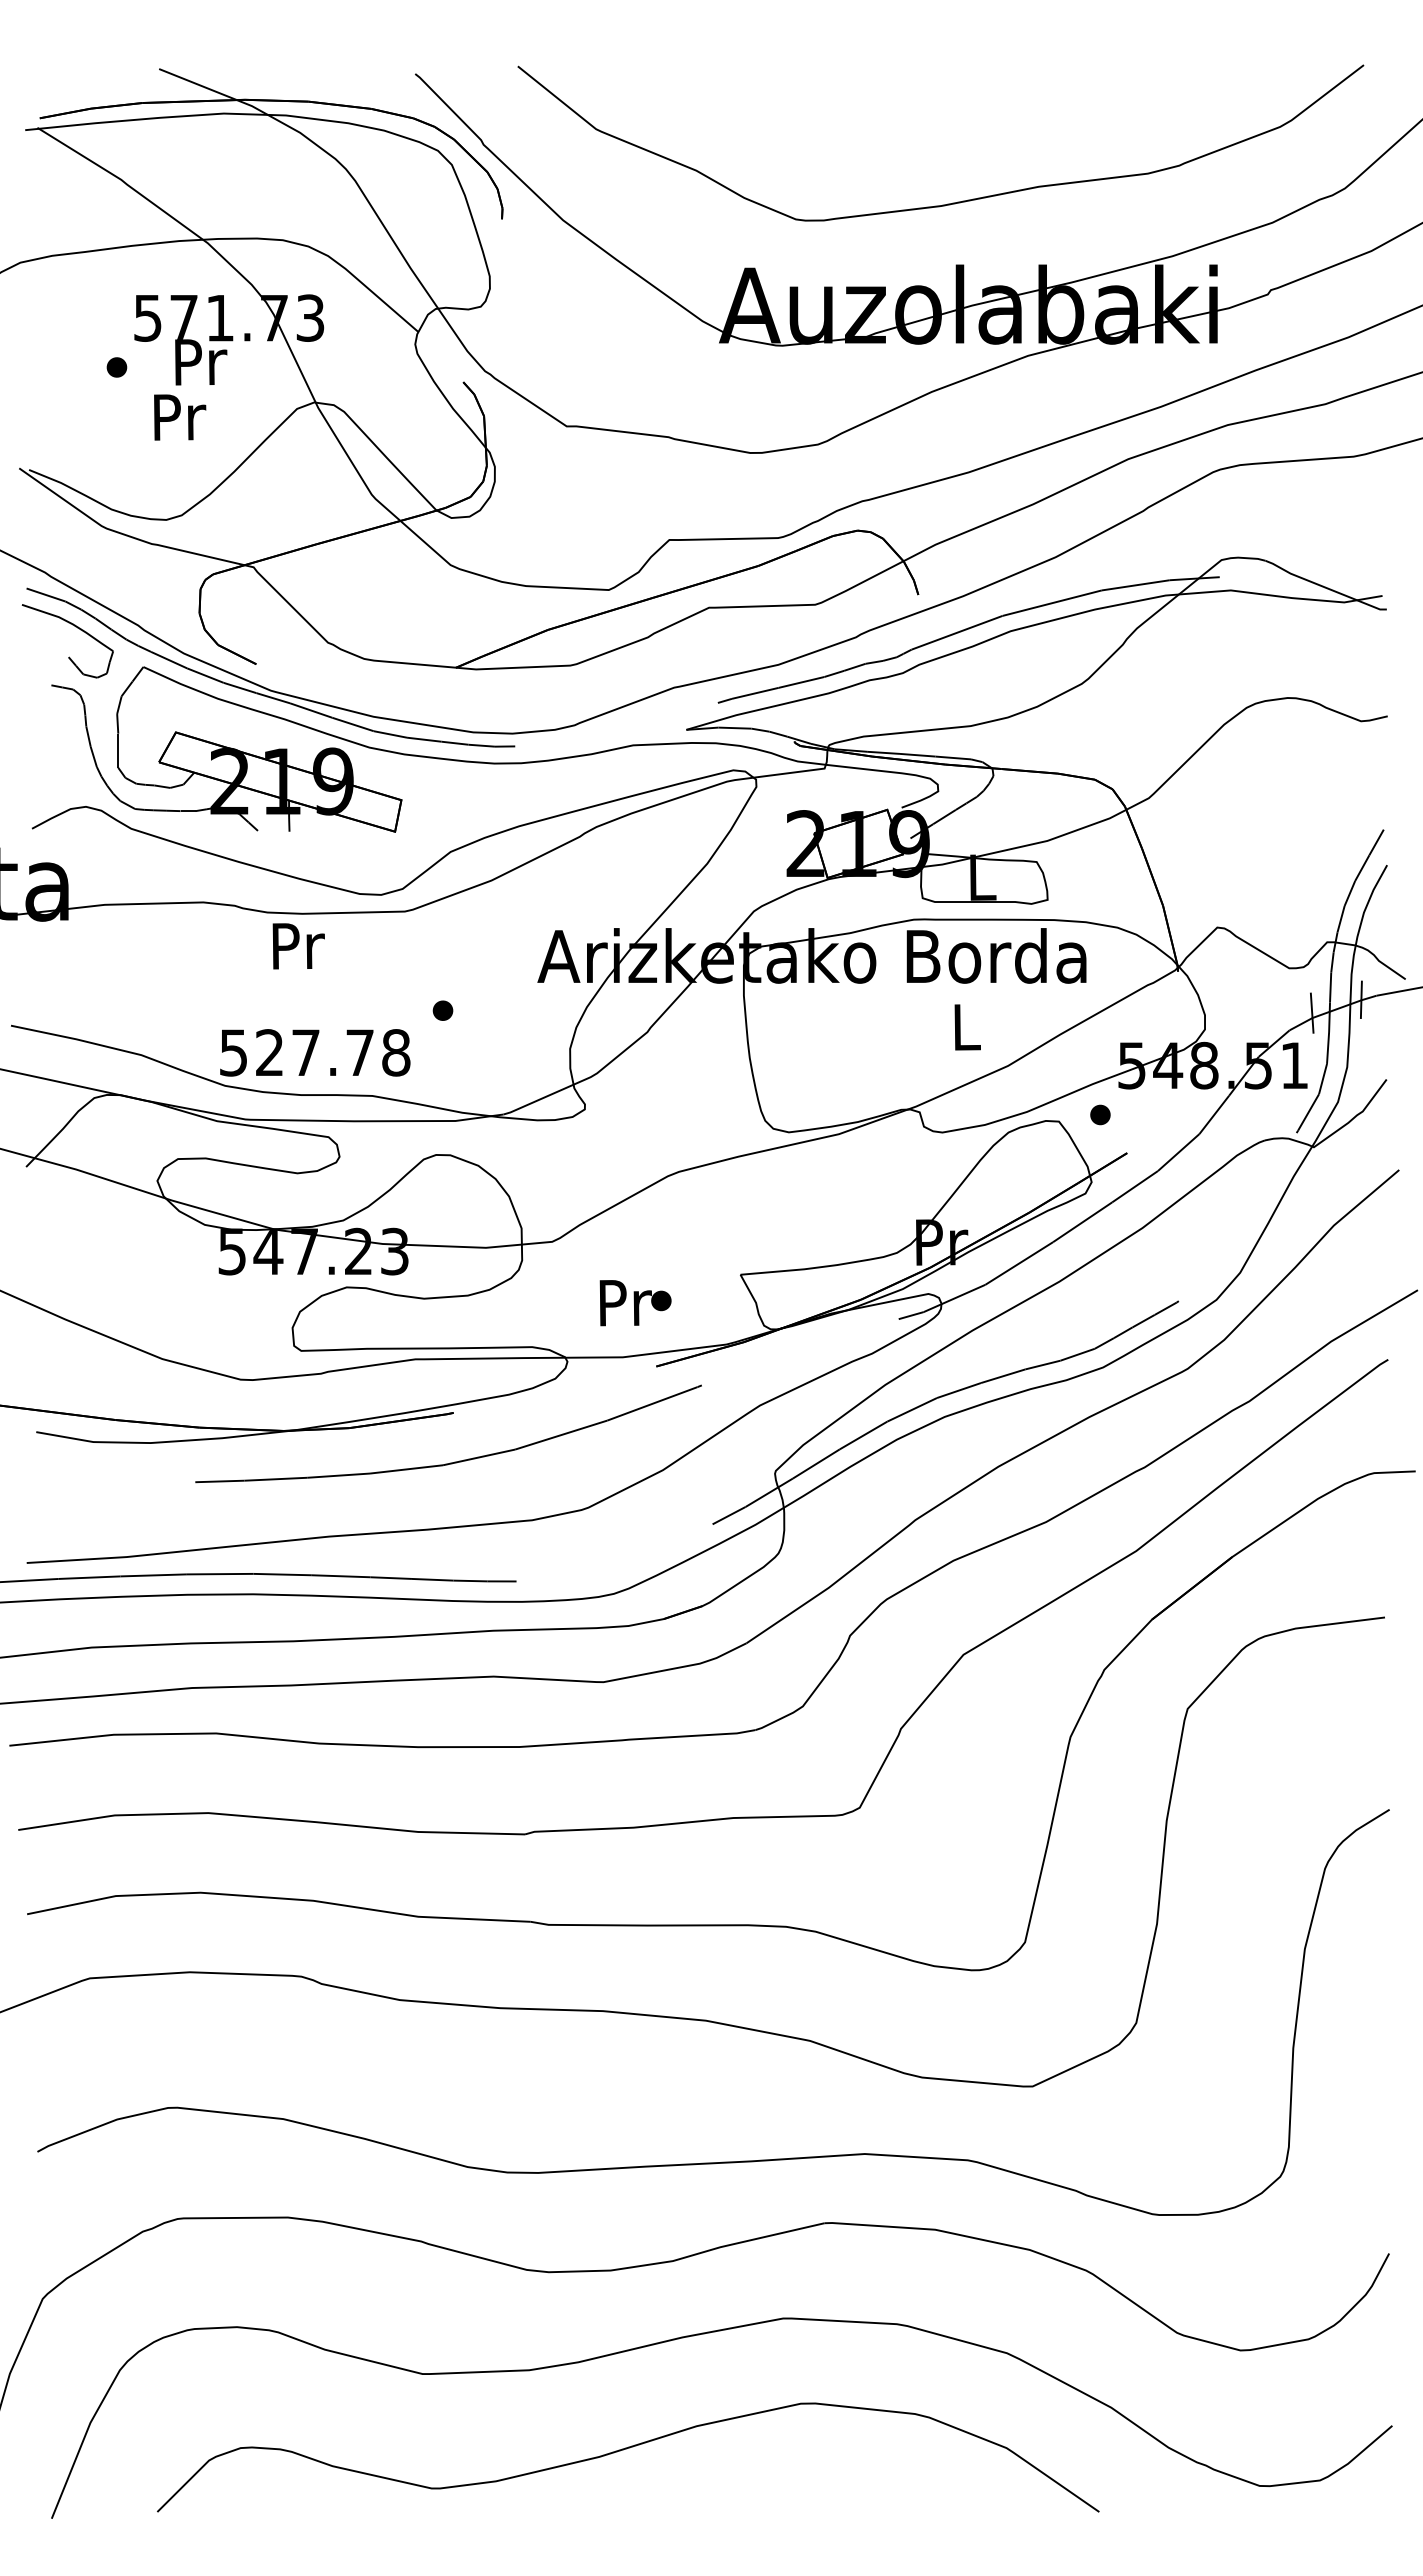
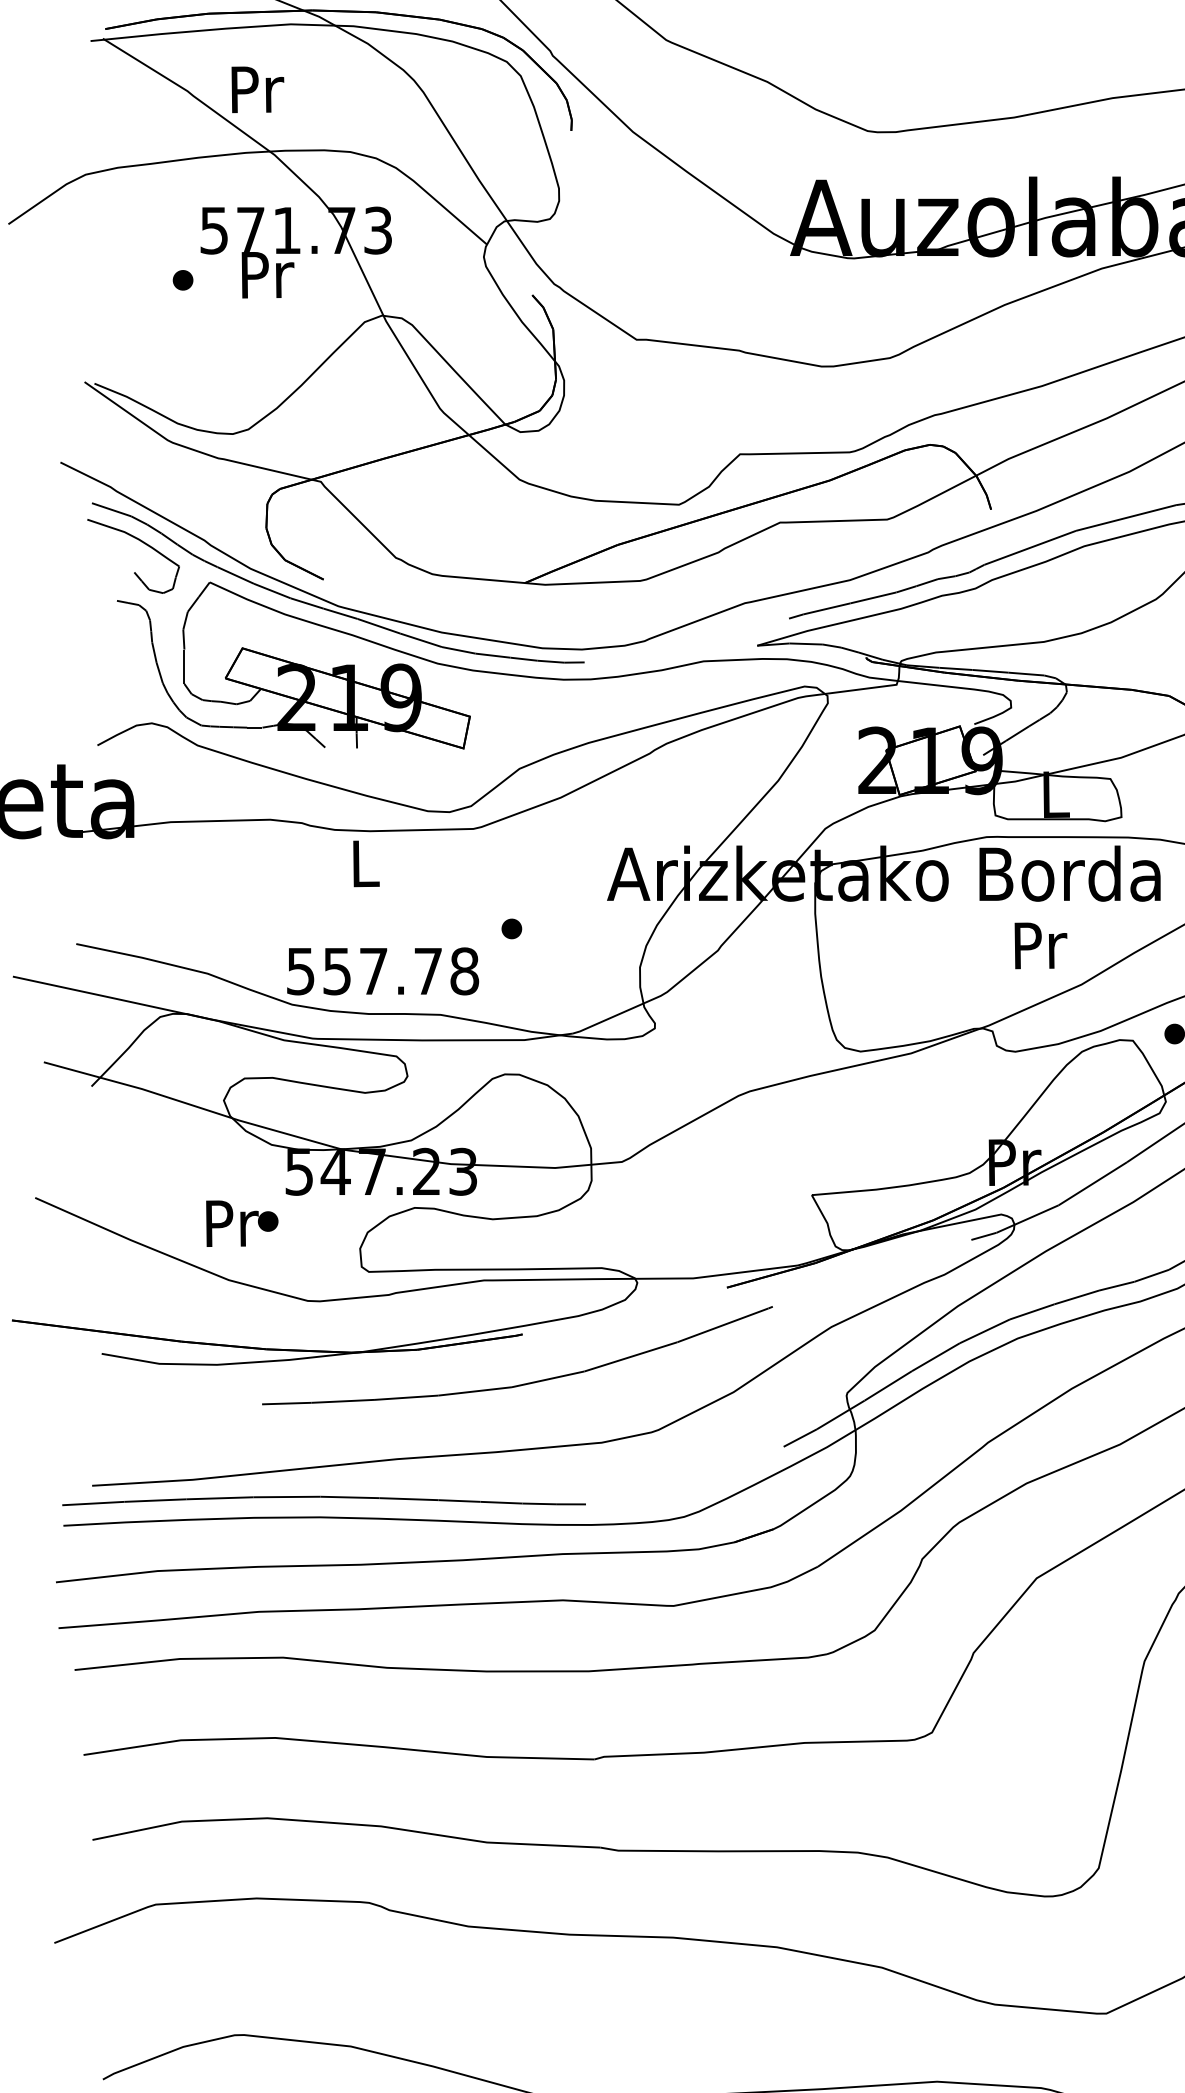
text: (180, 417) -> (258, 89), moved
text: (298, 946) -> (366, 864), Pr -> L
text: (967, 1027) -> (1040, 945), L -> Pr
text: (269, 1052) -> (336, 971), 527.78 -> 557.78
text: (635, 1303) -> (242, 1224), moved

